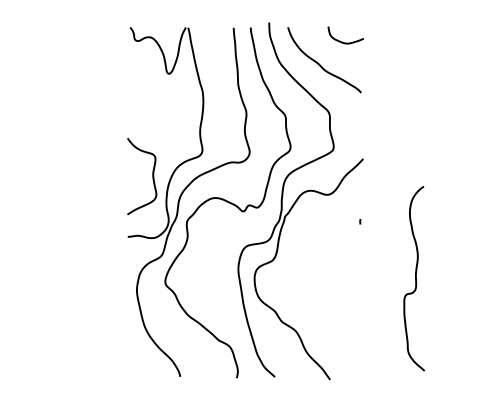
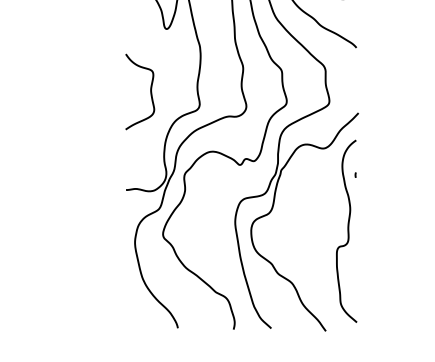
curve: (152, 176) -> (150, 91), moved
curve: (415, 278) -> (347, 231), moved

